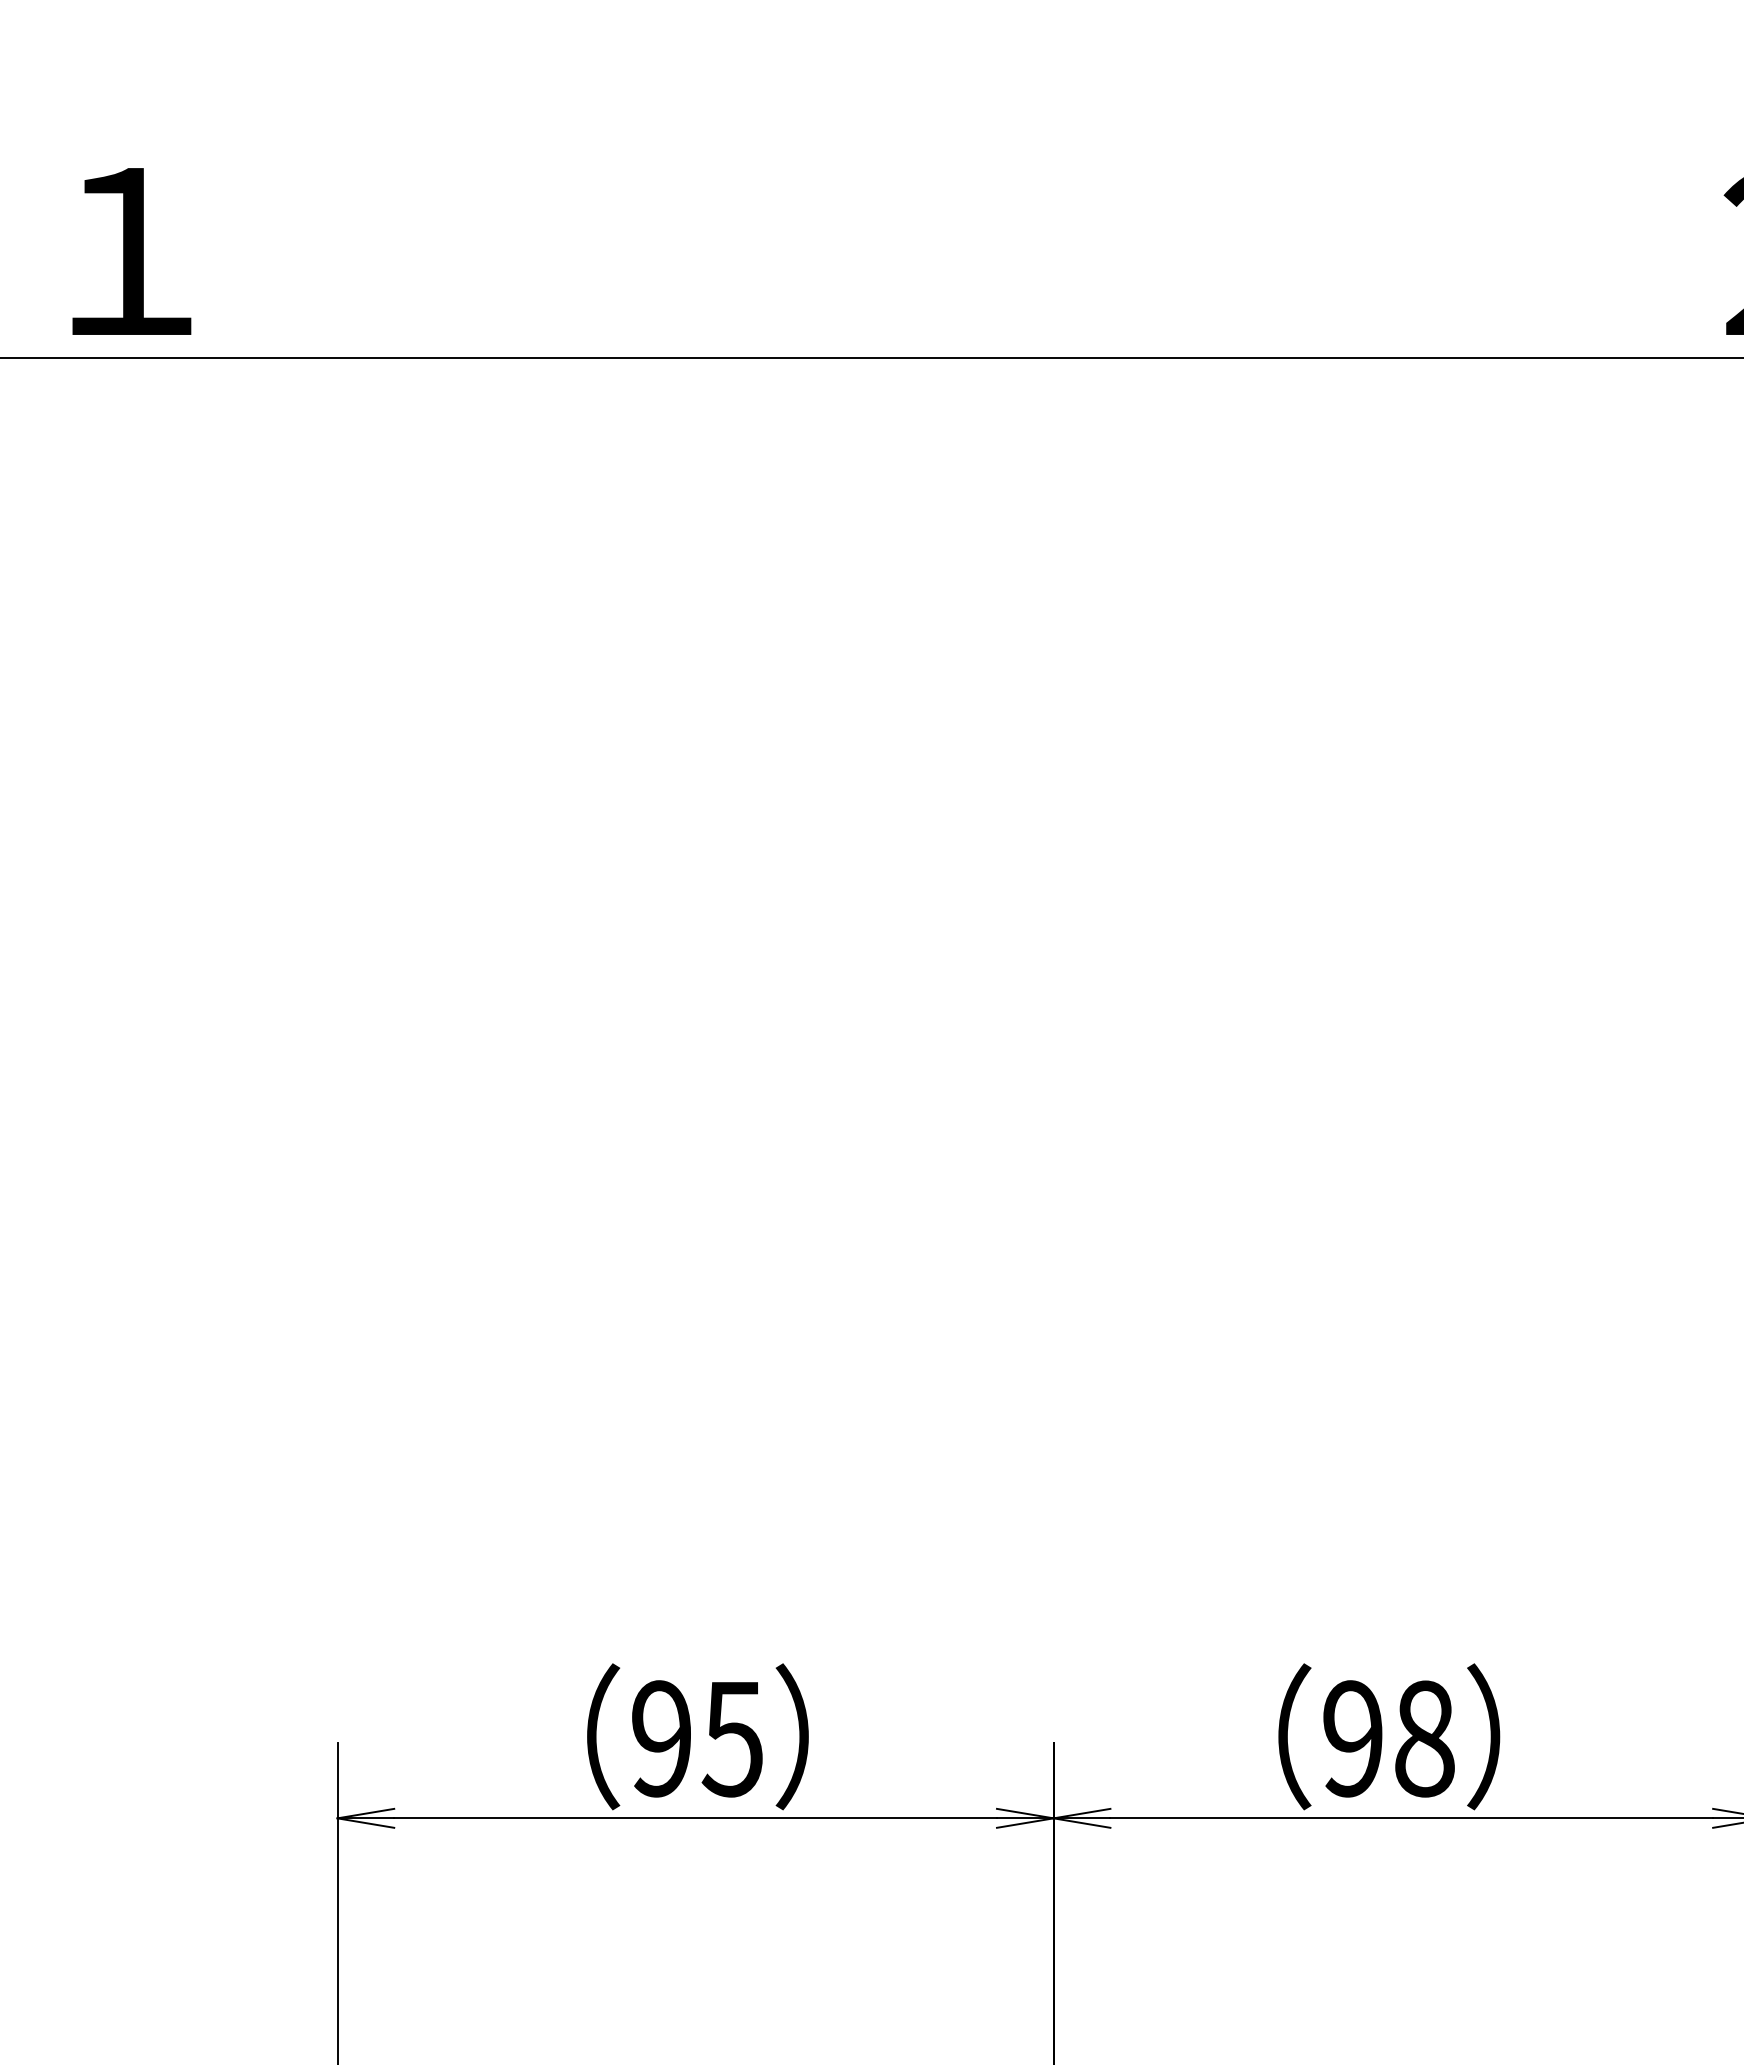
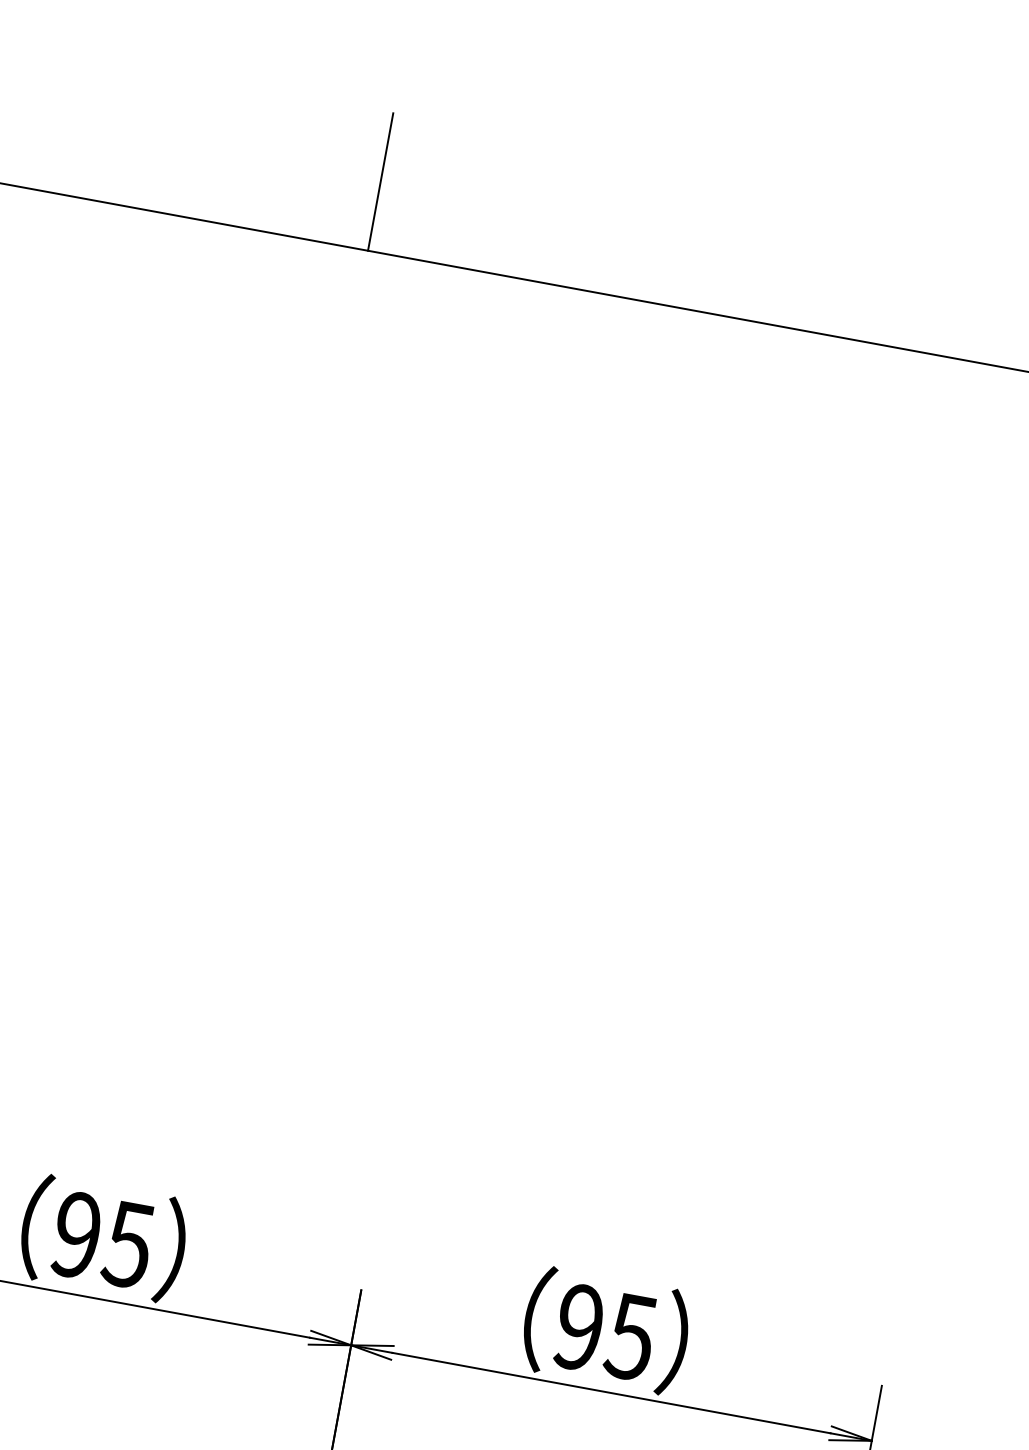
line: (808, 262) -> (380, 181), added
text: (1423, 1738) -> (630, 1336), 98 -> 95

